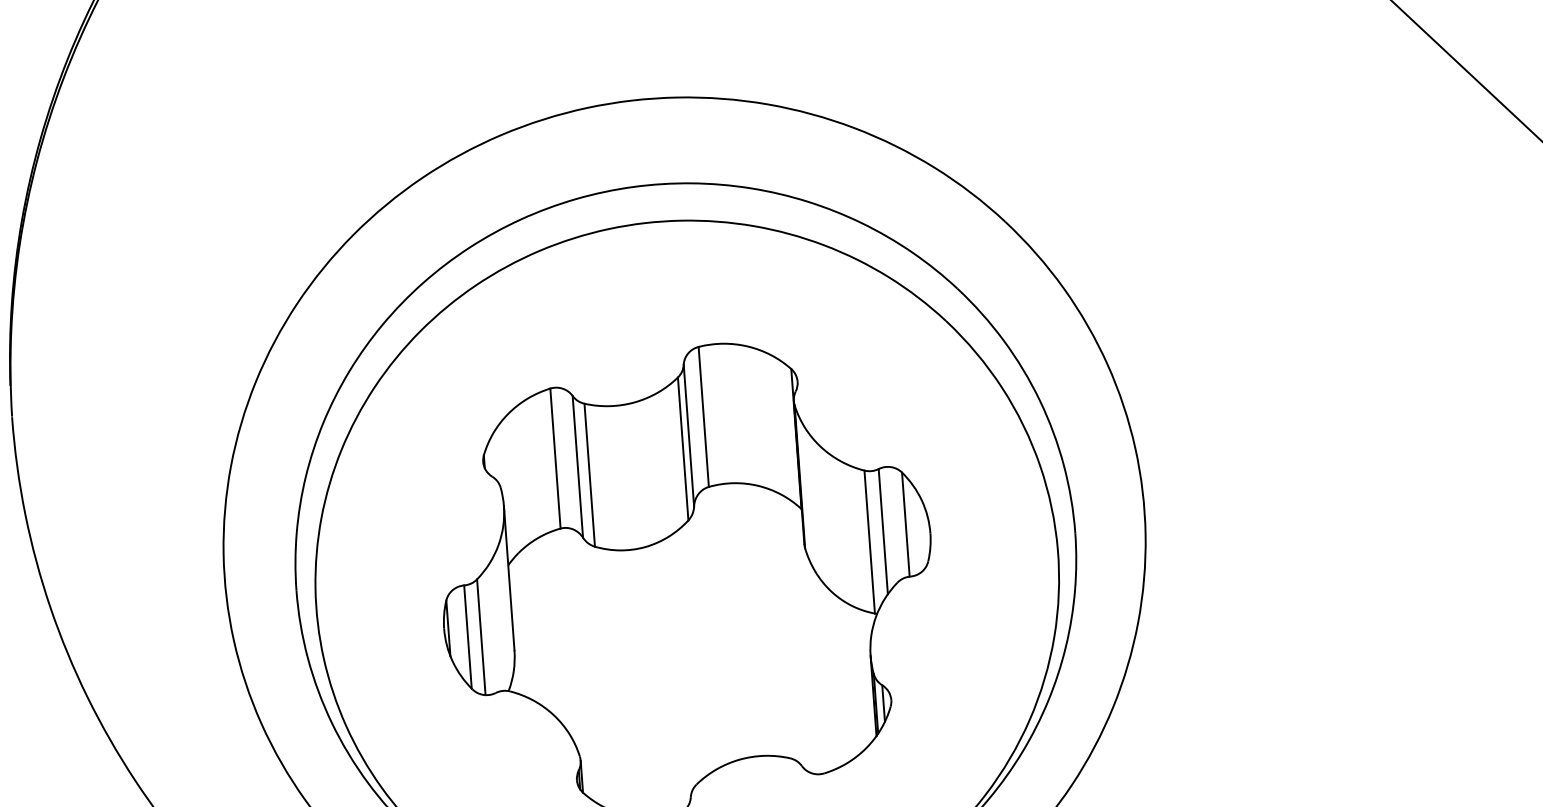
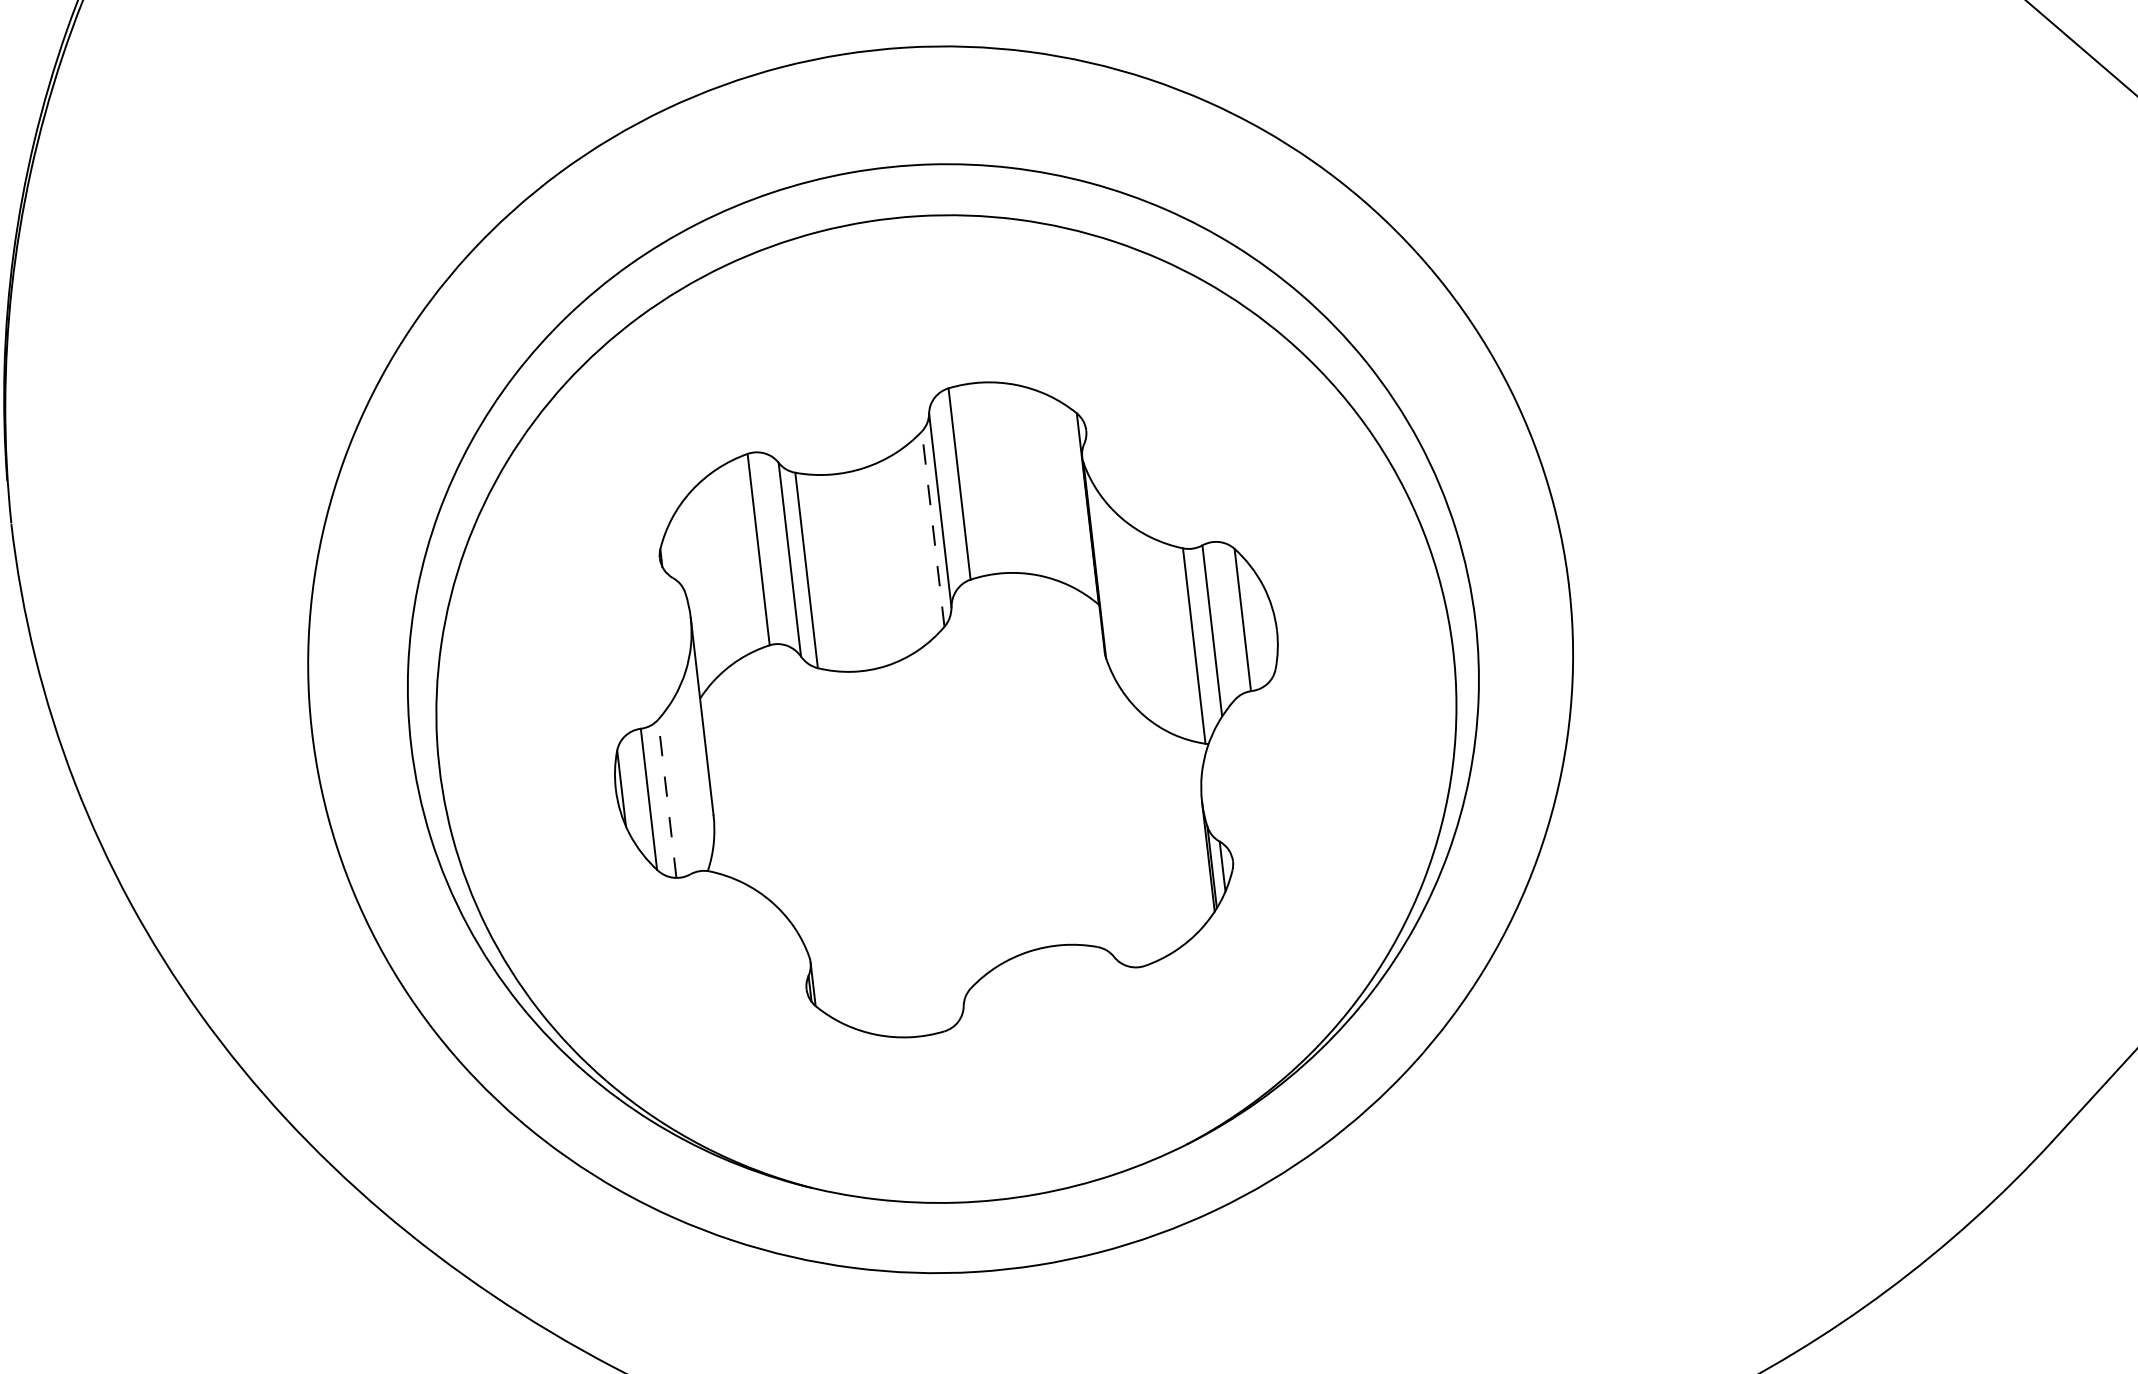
line: (683, 448) -> (933, 528), solid -> dashed
line: (481, 637) -> (667, 798), solid -> dashed

